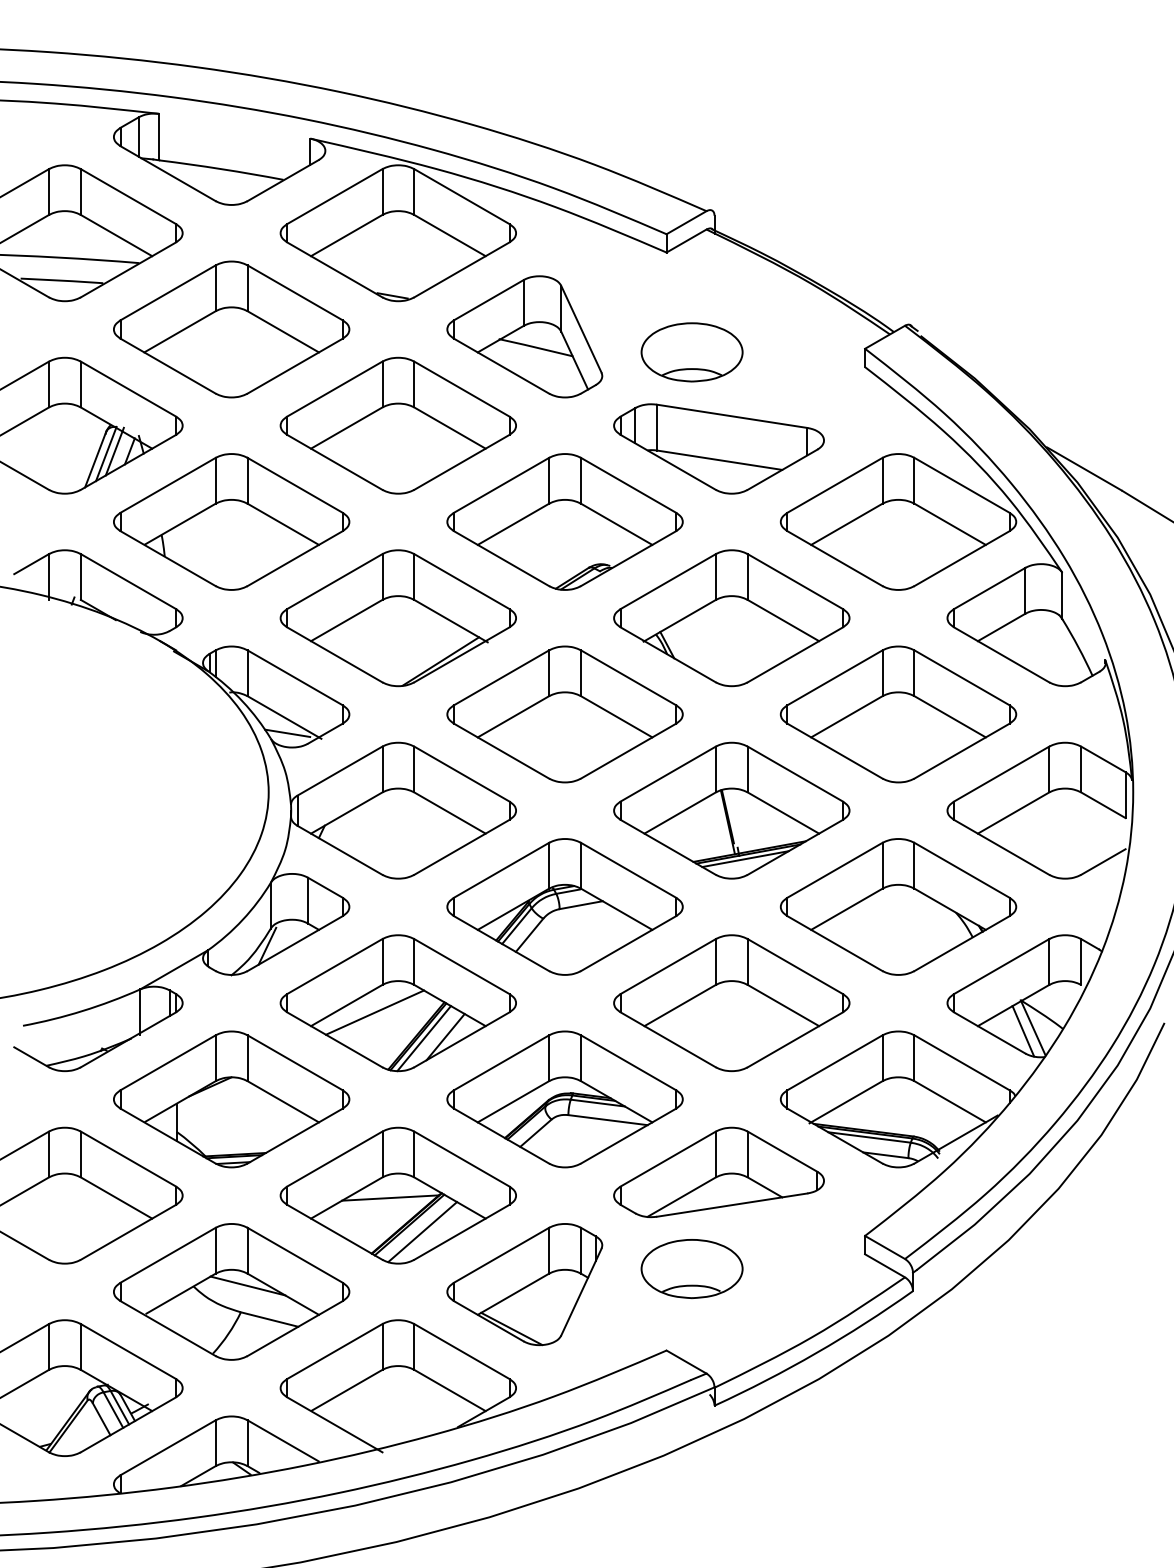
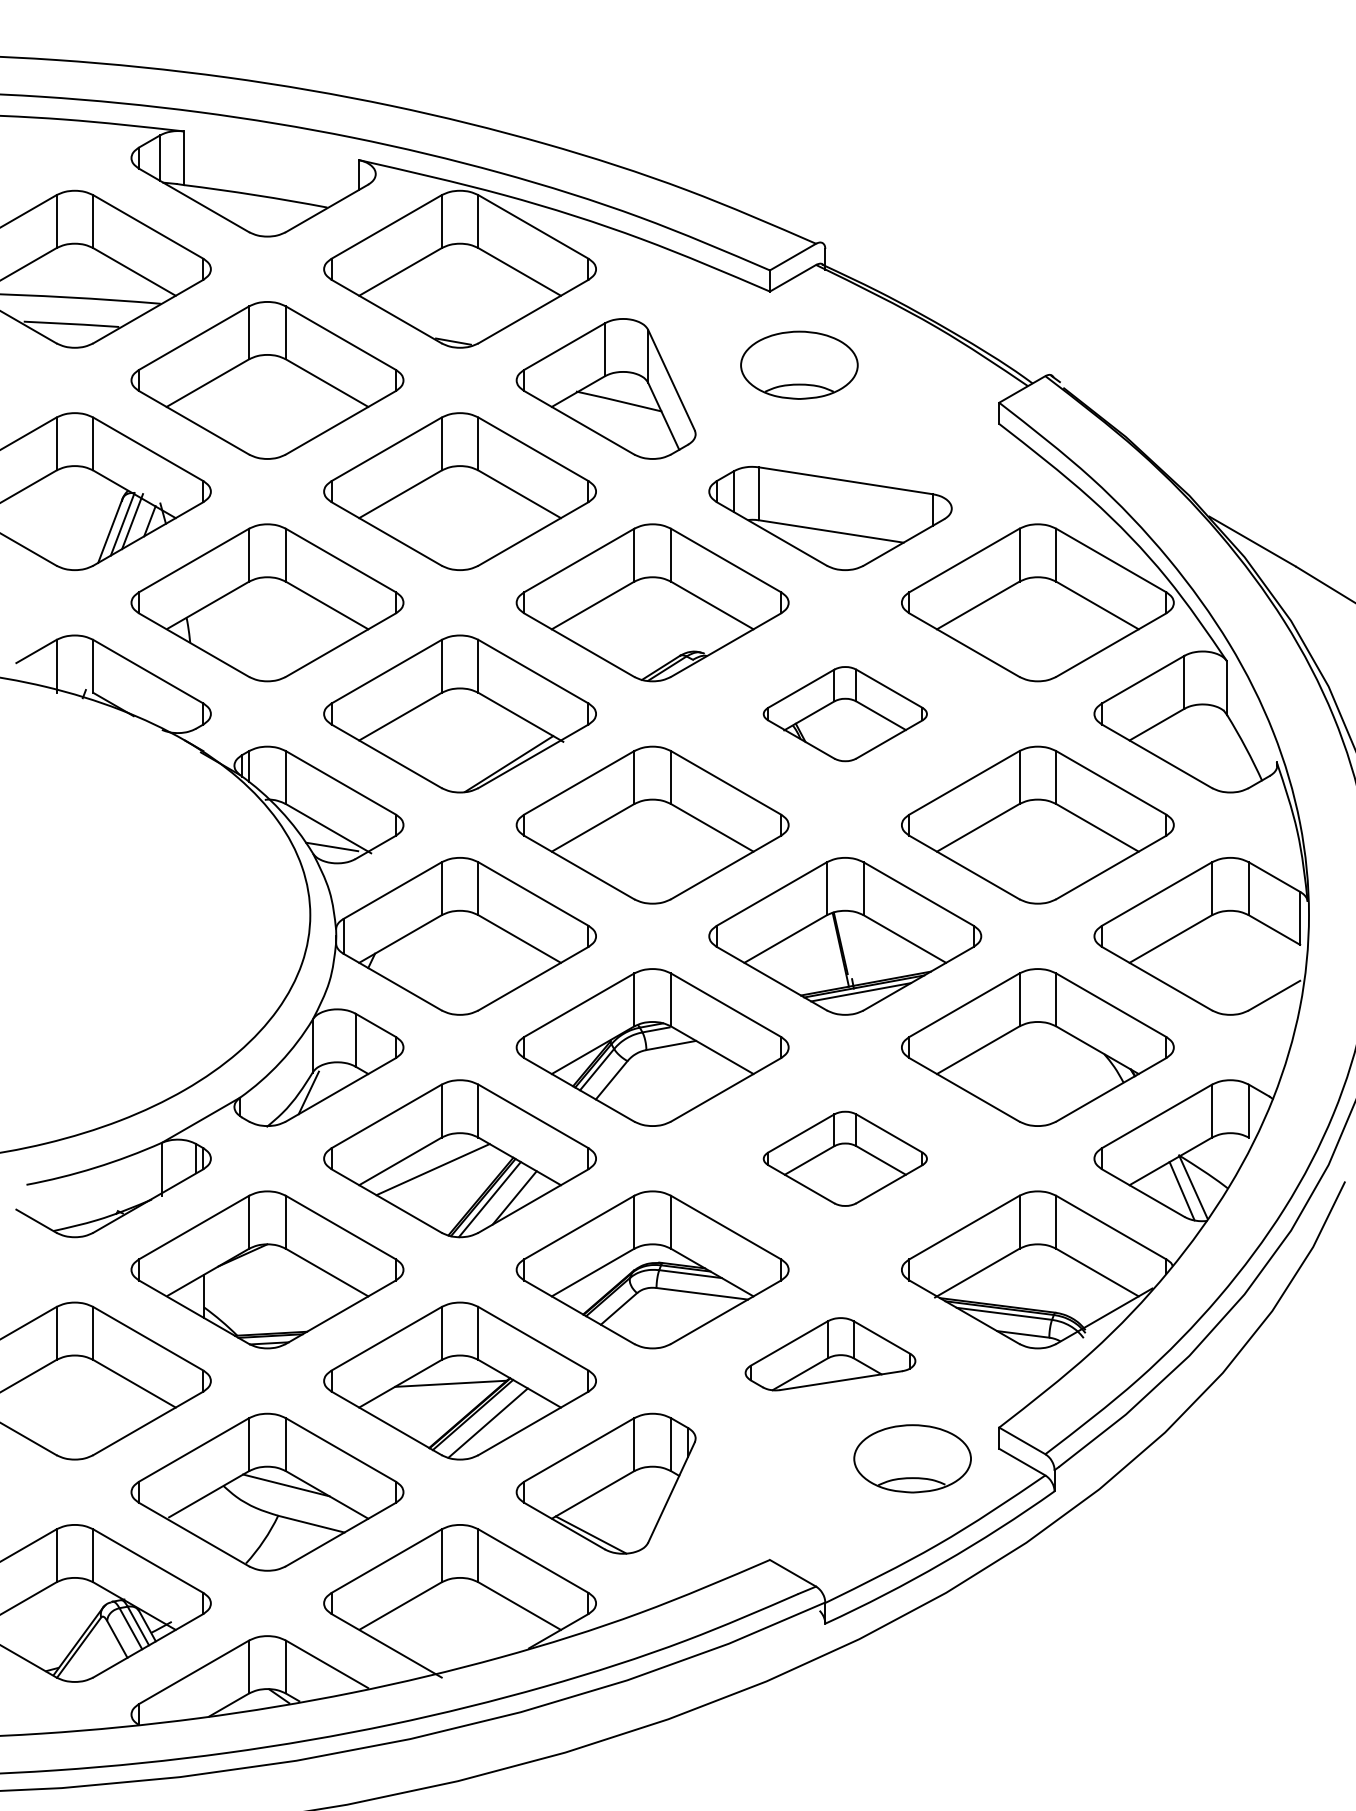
part: (691, 352) -> (798, 365), moved
part: (731, 618) -> (844, 714), size x0.6
part: (731, 1003) -> (844, 1159), size x0.6
part: (718, 1172) -> (829, 1354), size x0.7
part: (691, 1269) -> (911, 1459), moved

